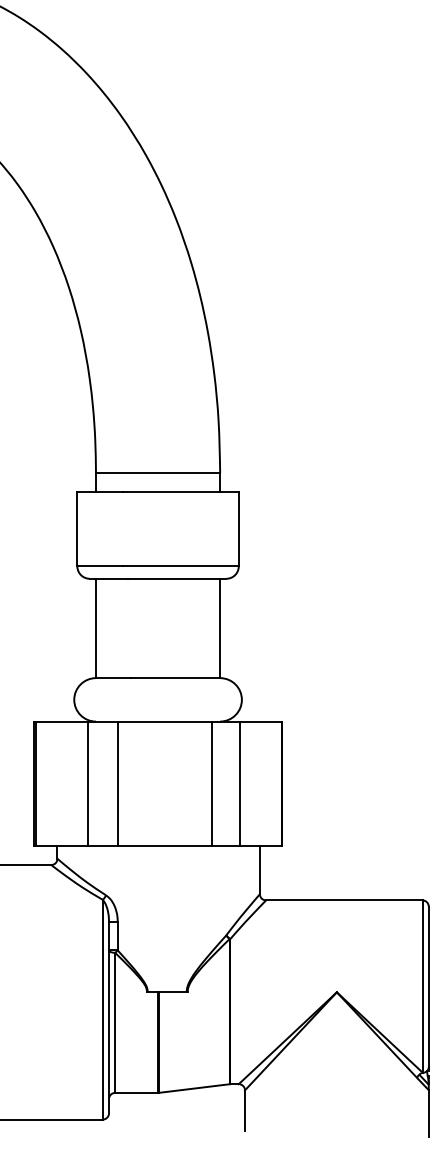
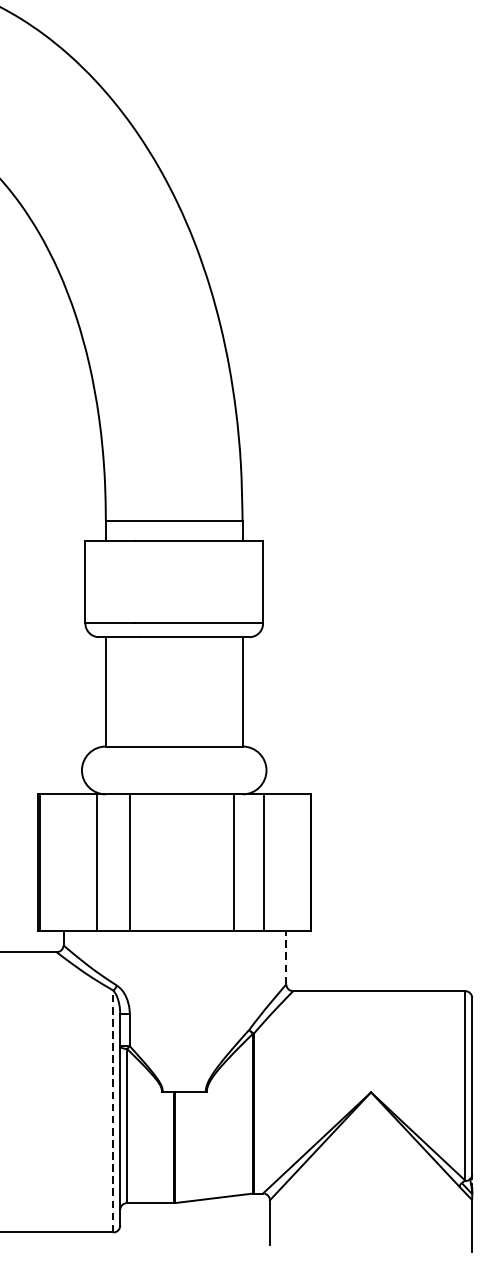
line: (259, 869) -> (285, 957), solid -> dashed
line: (102, 1009) -> (113, 1111), solid -> dashed

